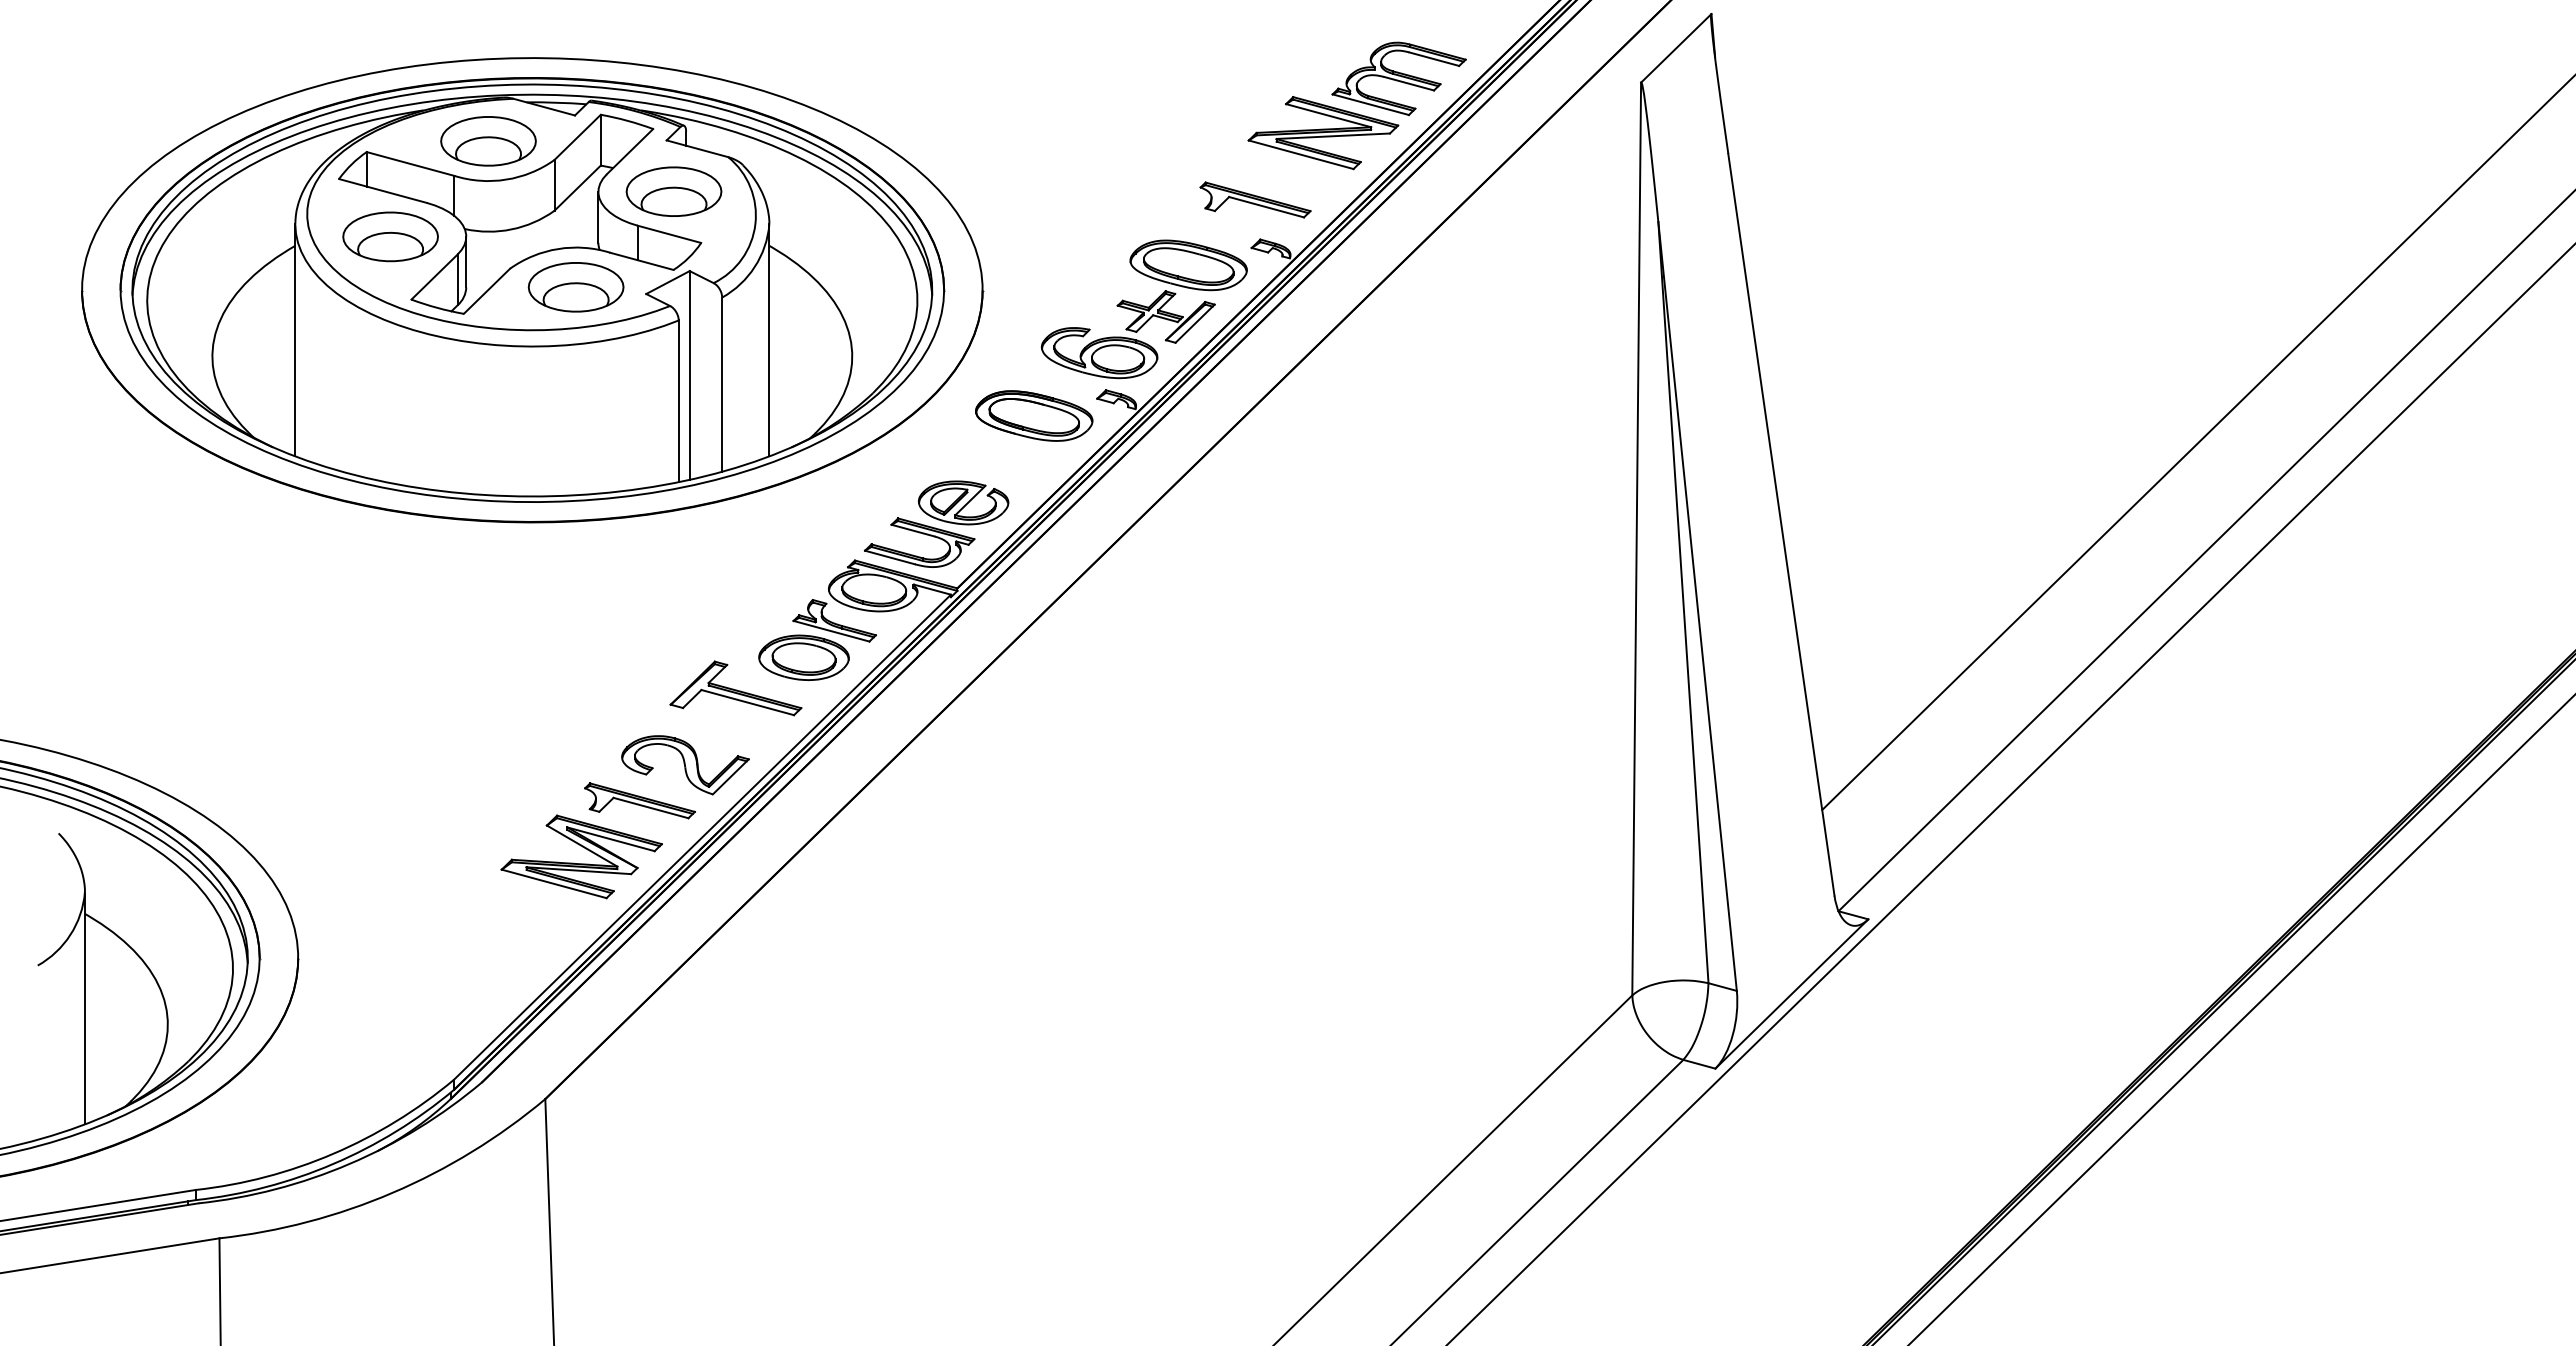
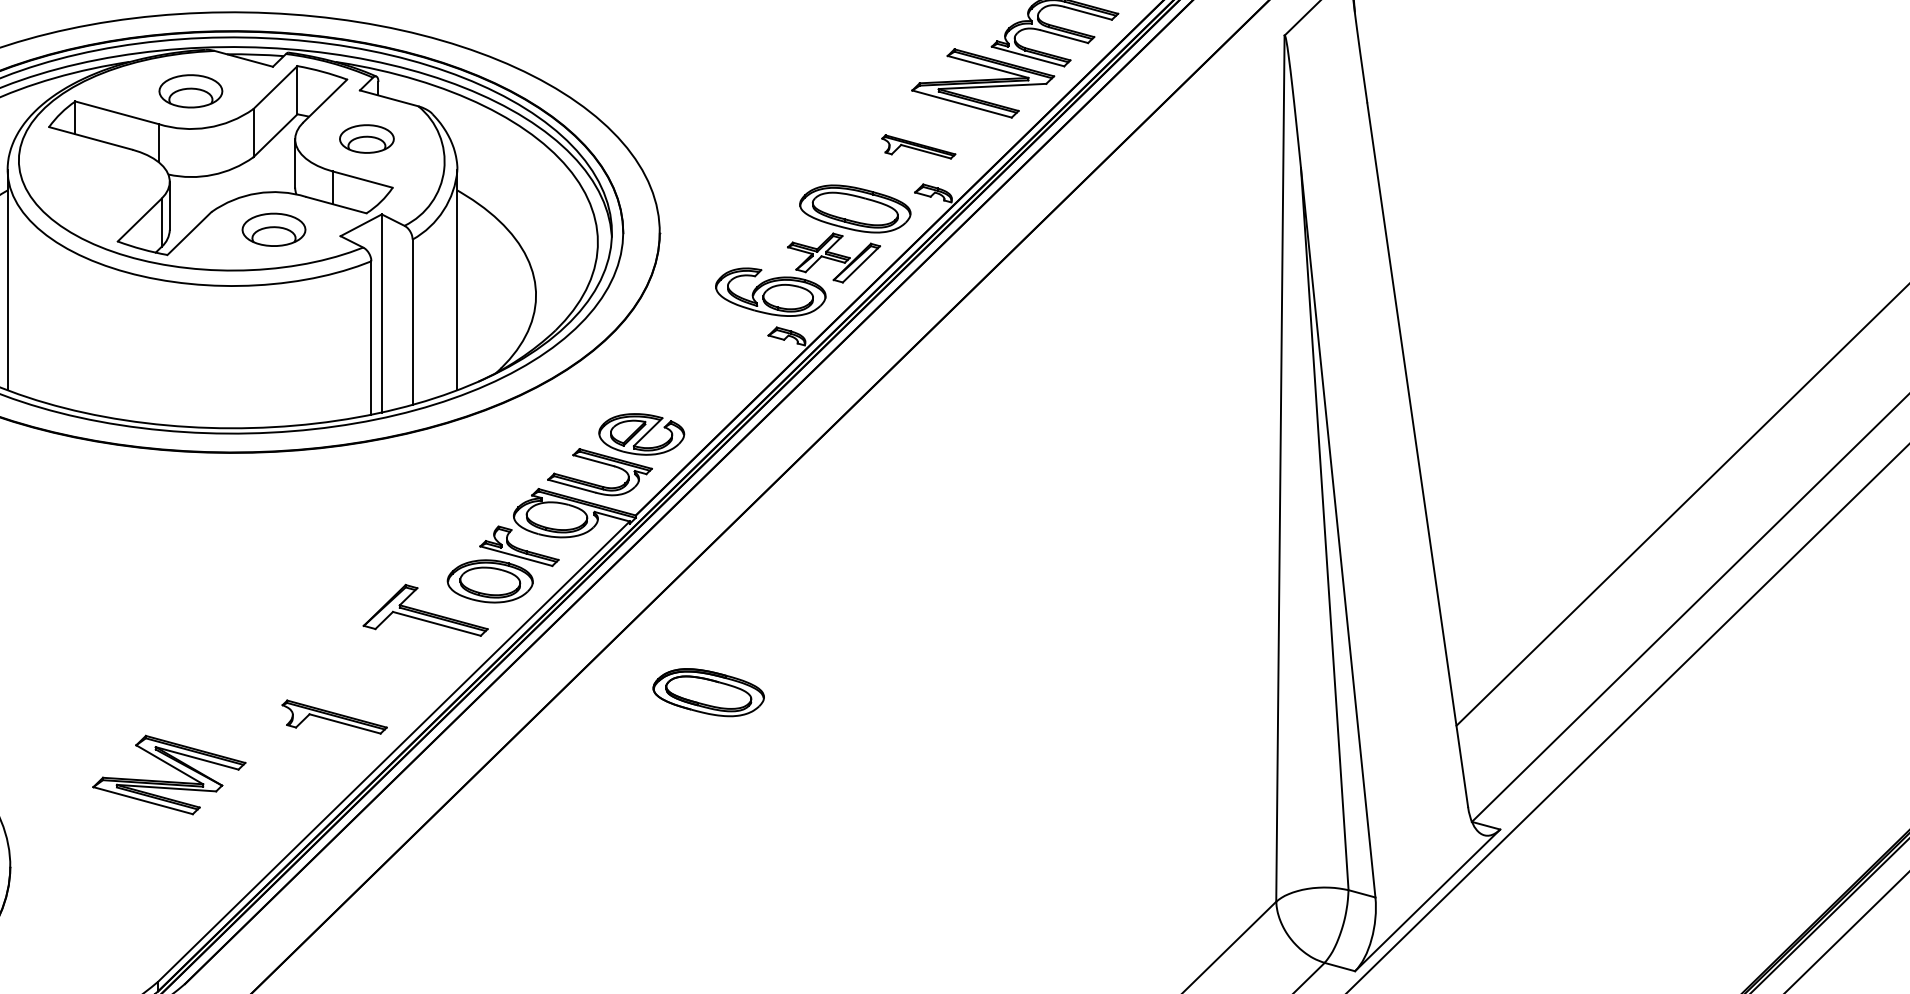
part: (488, 141) -> (190, 91), size x0.7
part: (673, 191) -> (366, 138), size x0.6
part: (1255, 199) -> (918, 146), size x0.7
part: (390, 236) -> (97, 181), removed
part: (575, 287) -> (273, 229), size x0.7
part: (1034, 415) -> (708, 692), moved
part: (685, 765) -> (377, 683), removed
part: (581, 863) -> (169, 781), moved

